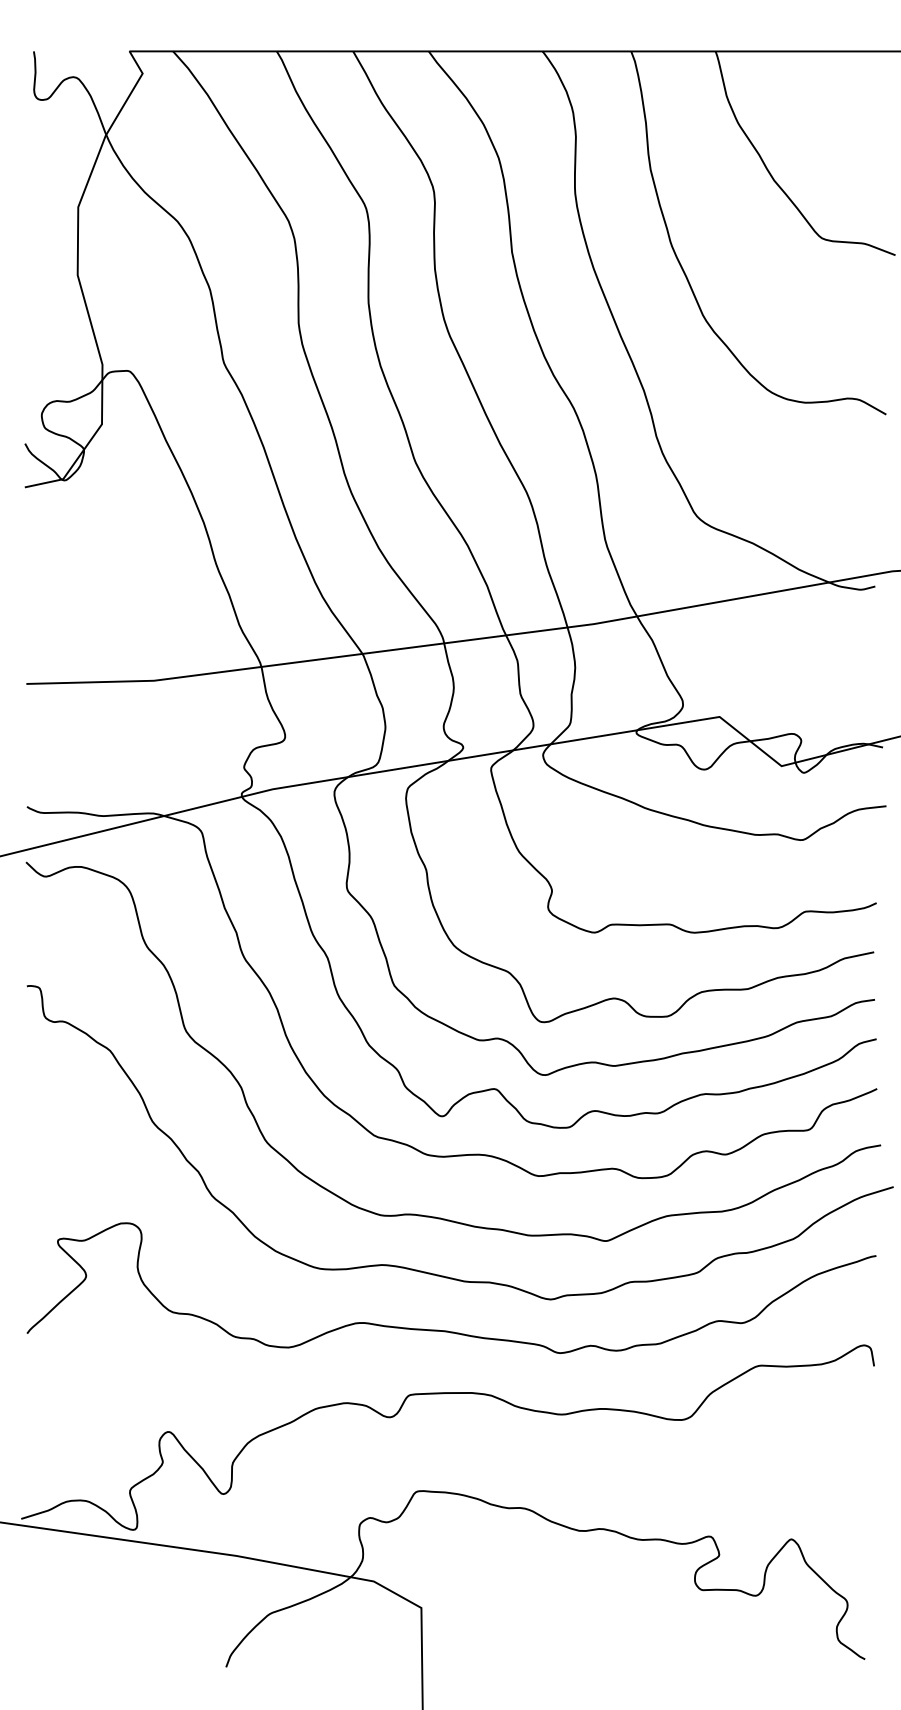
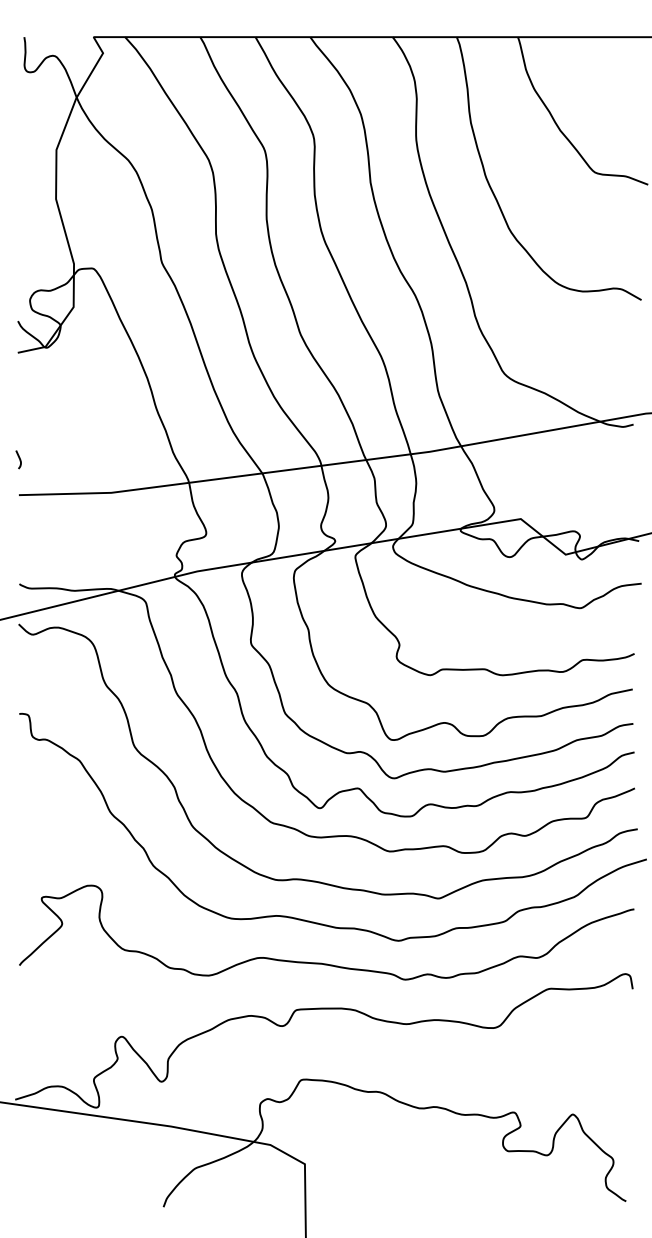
curve: (25, 633) -> (18, 458), added

